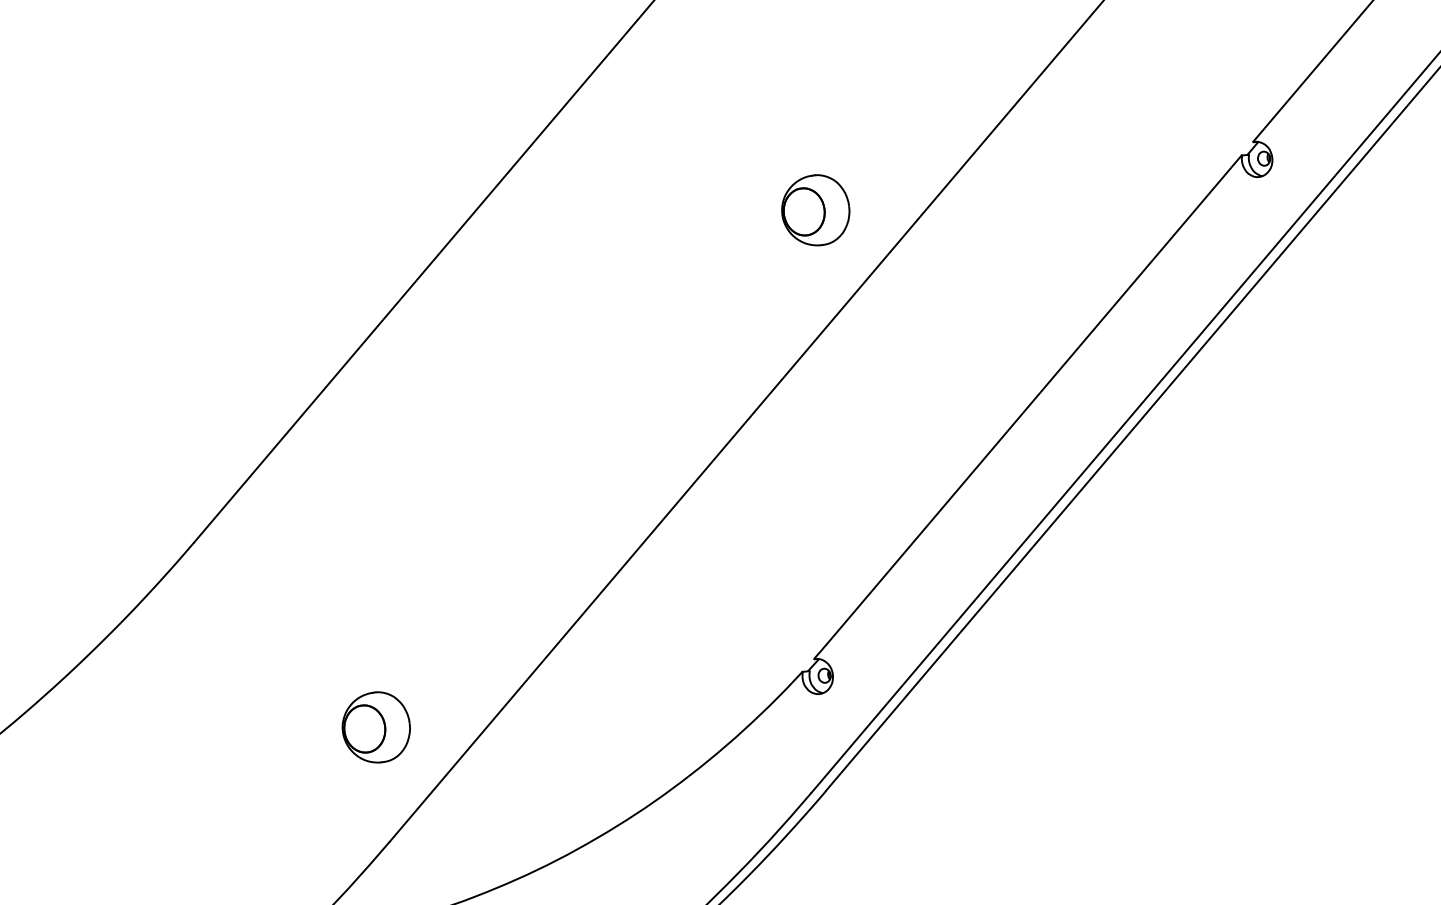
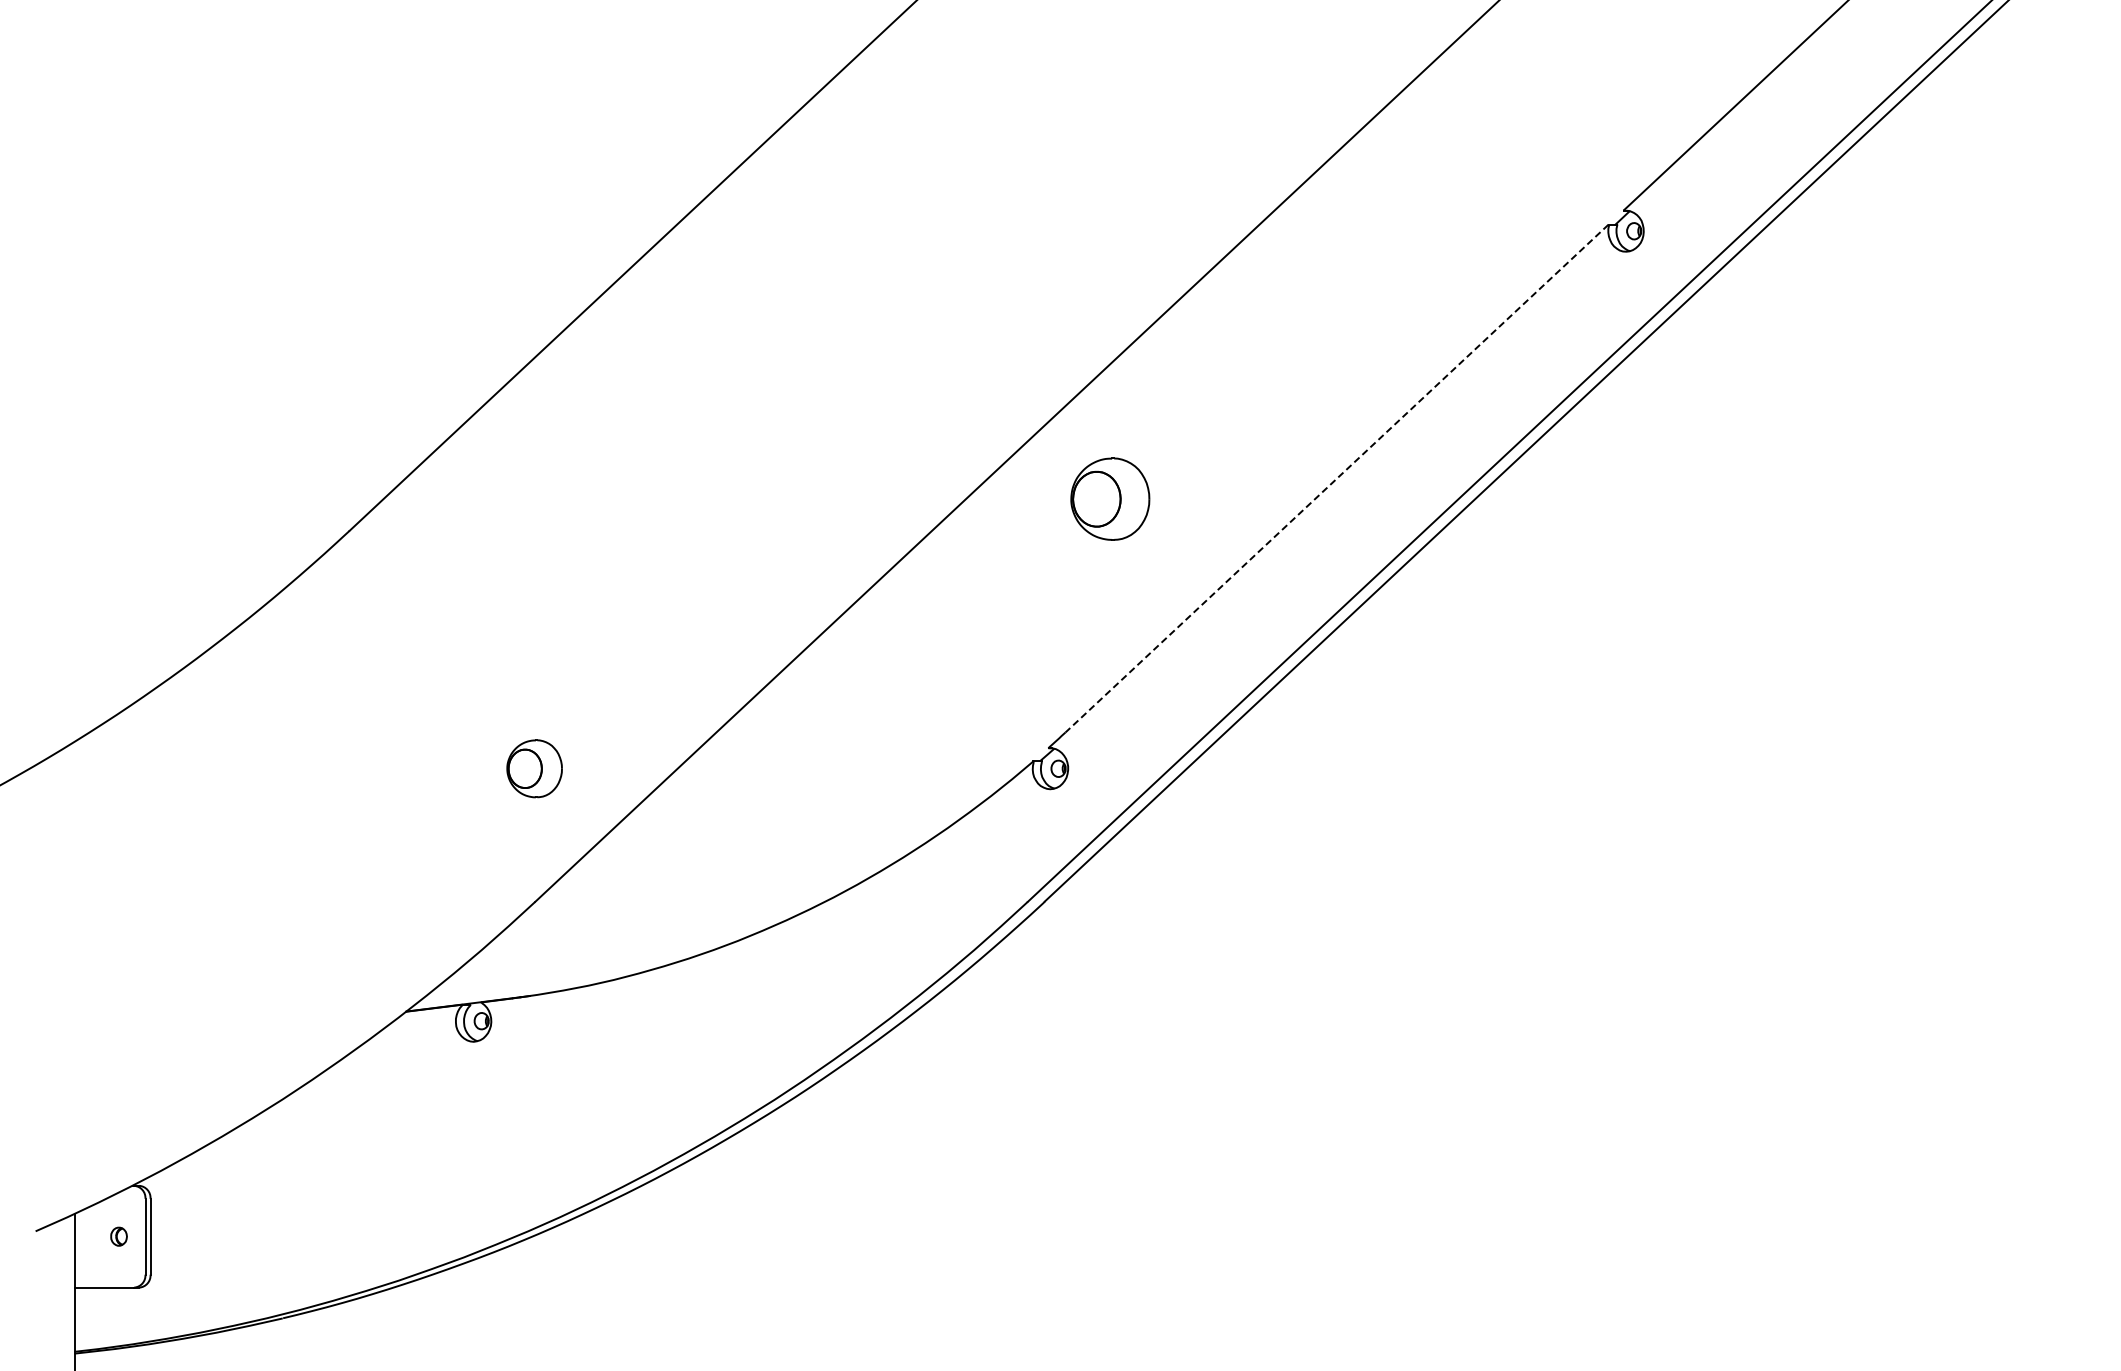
part: (815, 209) -> (1110, 498), moved
line: (1034, 399) -> (1337, 478), solid -> dashed
part: (376, 727) -> (534, 768), size x0.7

